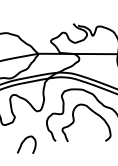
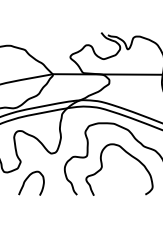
curve: (23, 143) -> (27, 181), moved

